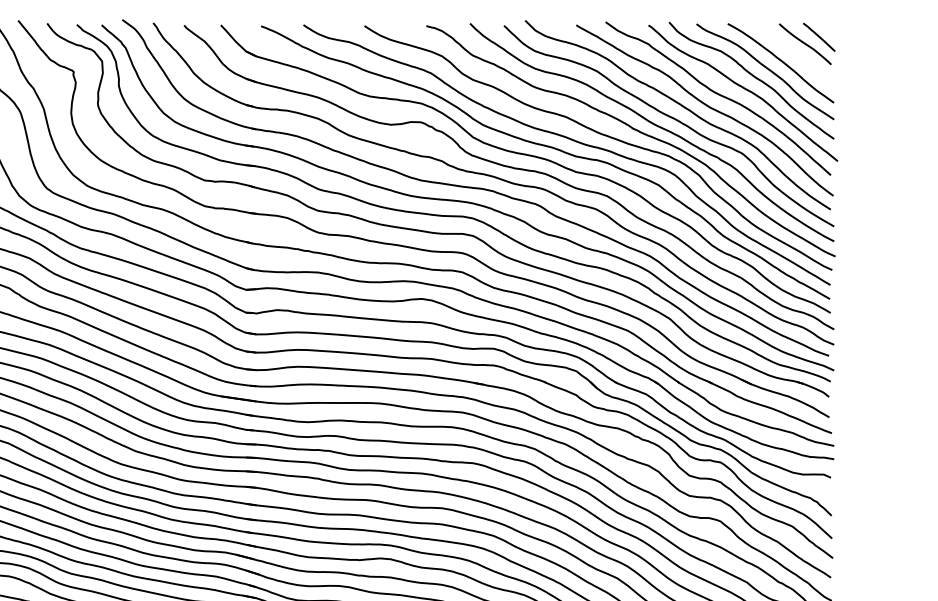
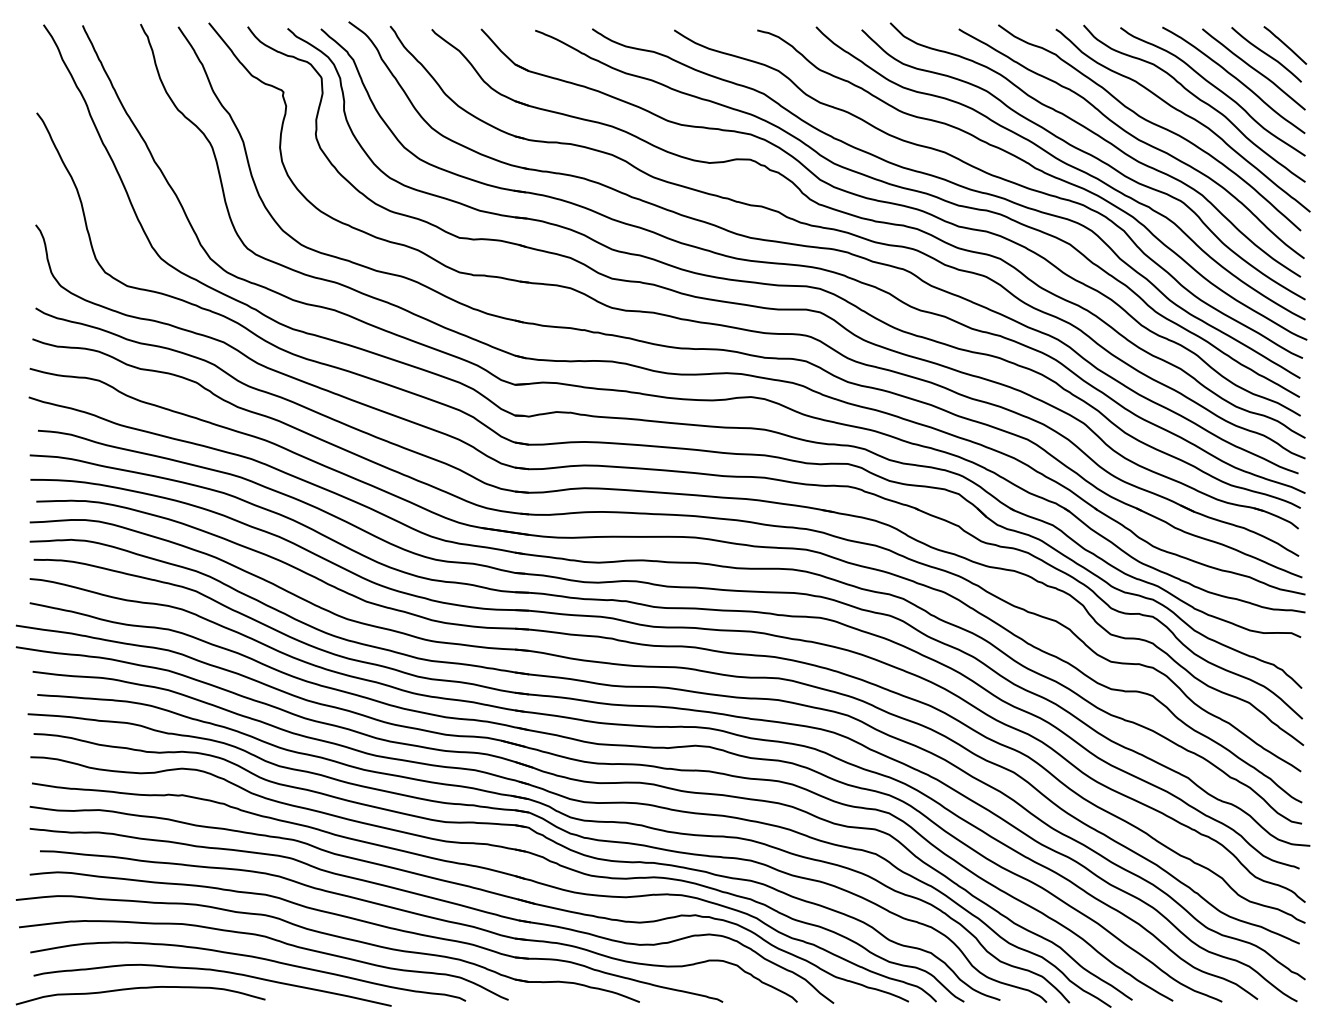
curve: (795, 55) -> (1253, 69), added

